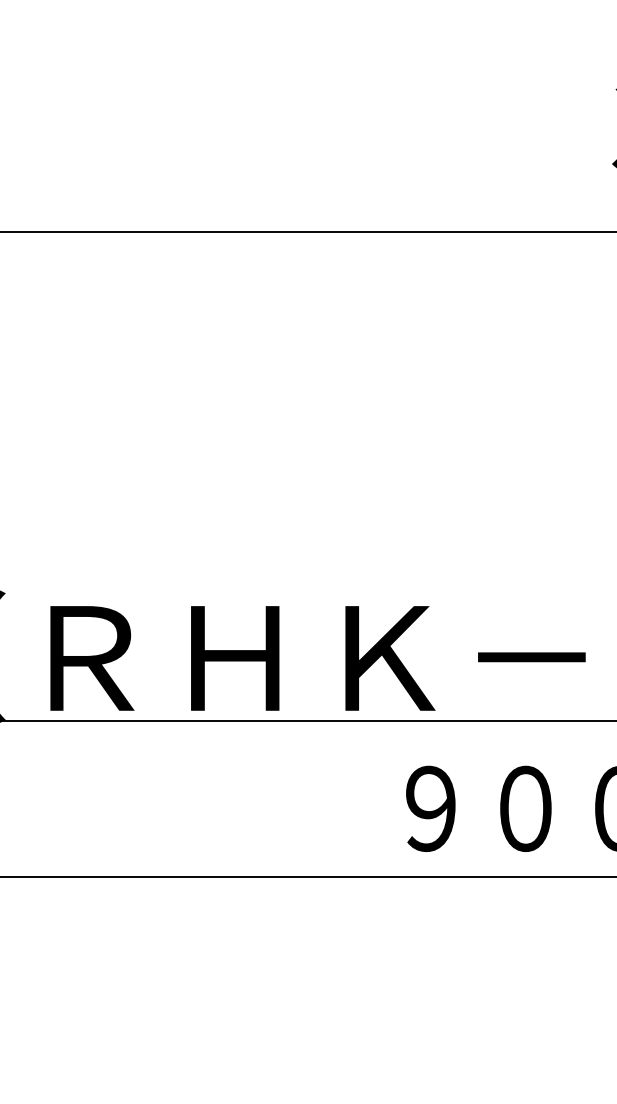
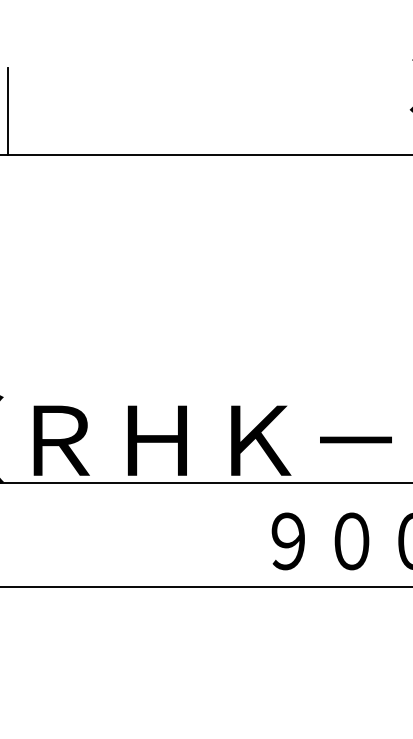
line: (12, 166) -> (8, 111), added

